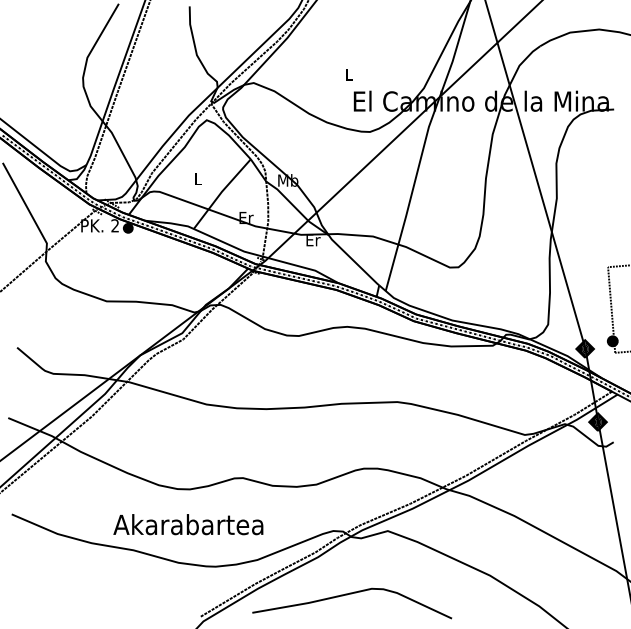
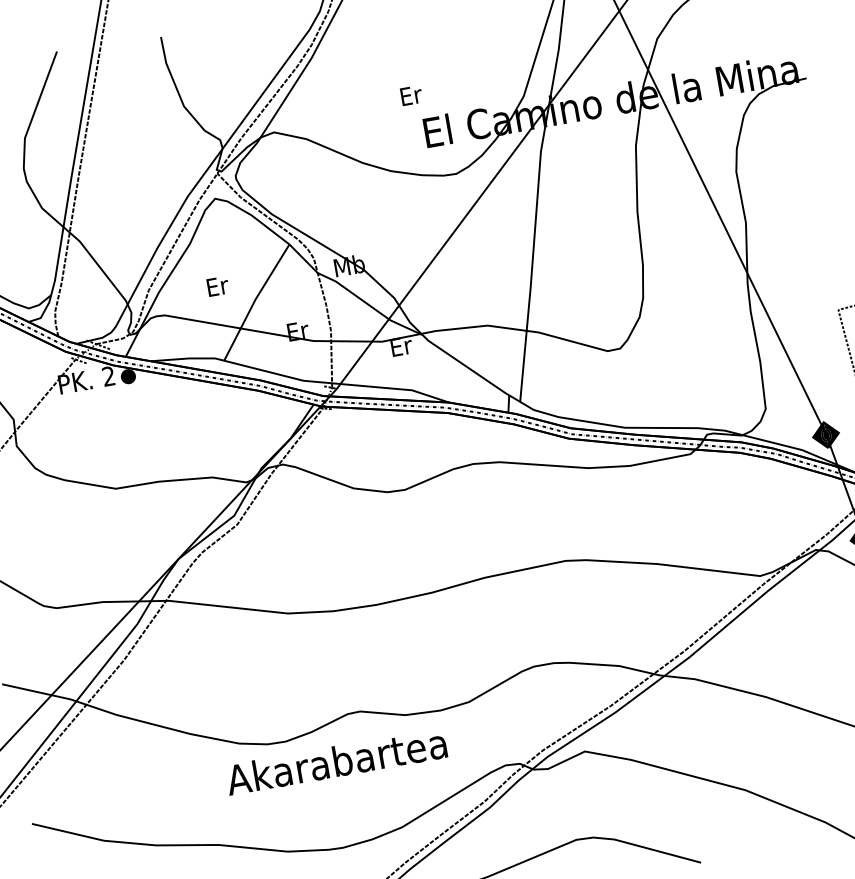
text: (349, 74) -> (411, 95), L -> Er
text: (198, 178) -> (218, 285), L -> Er
text: (188, 524) -> (336, 761), moved

